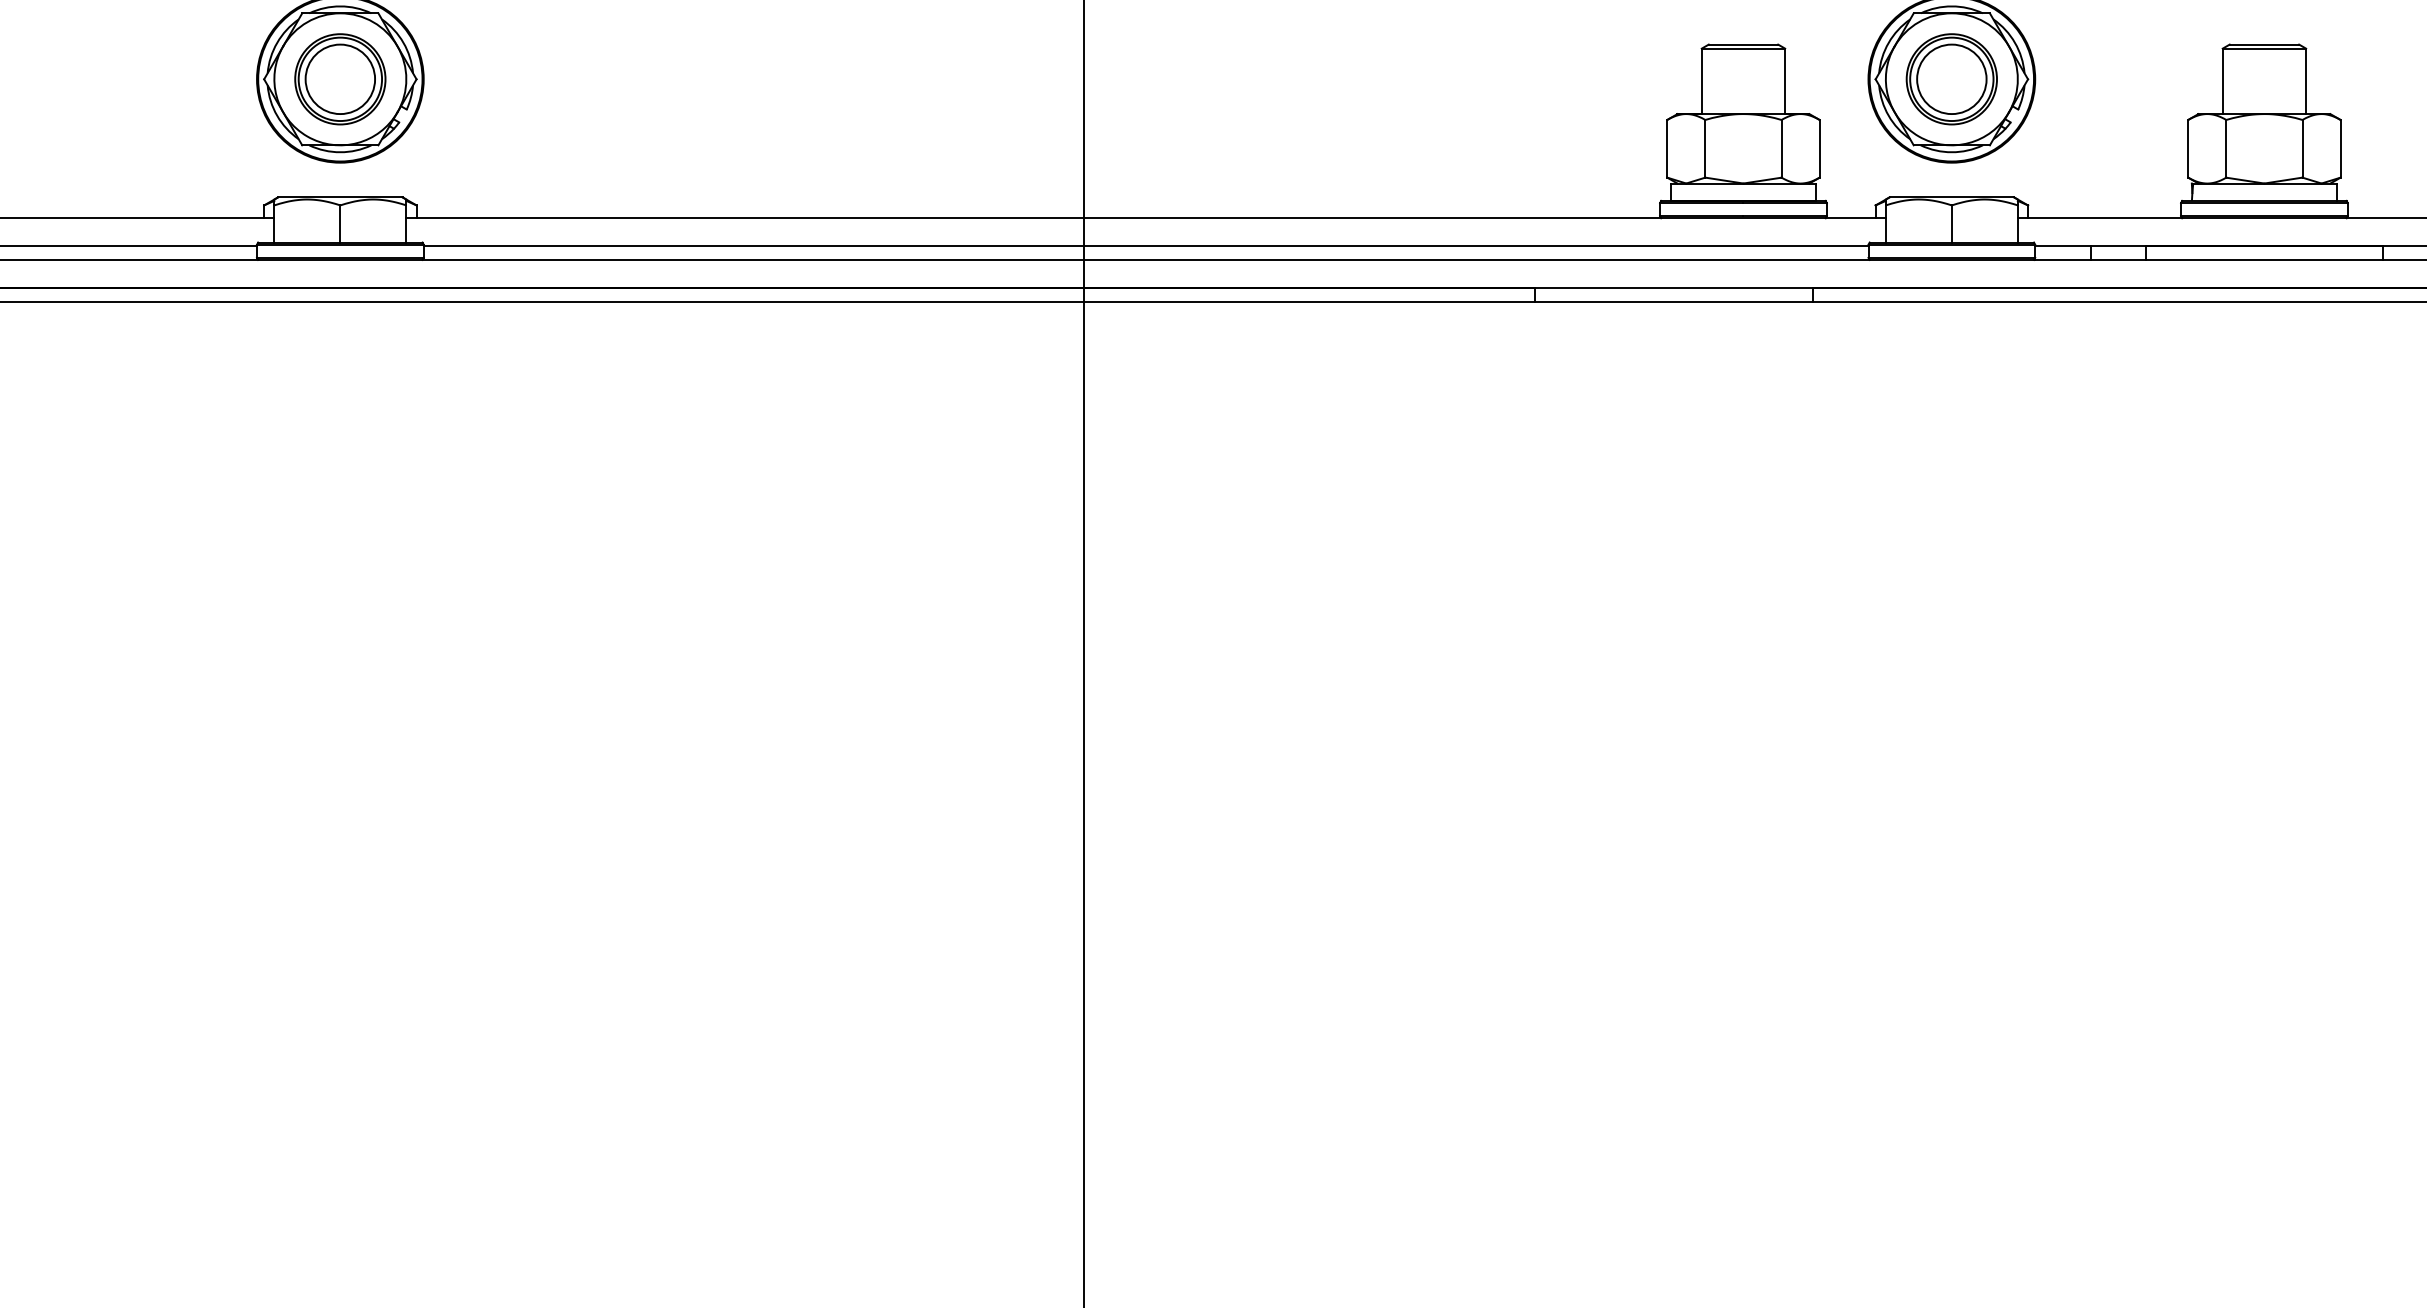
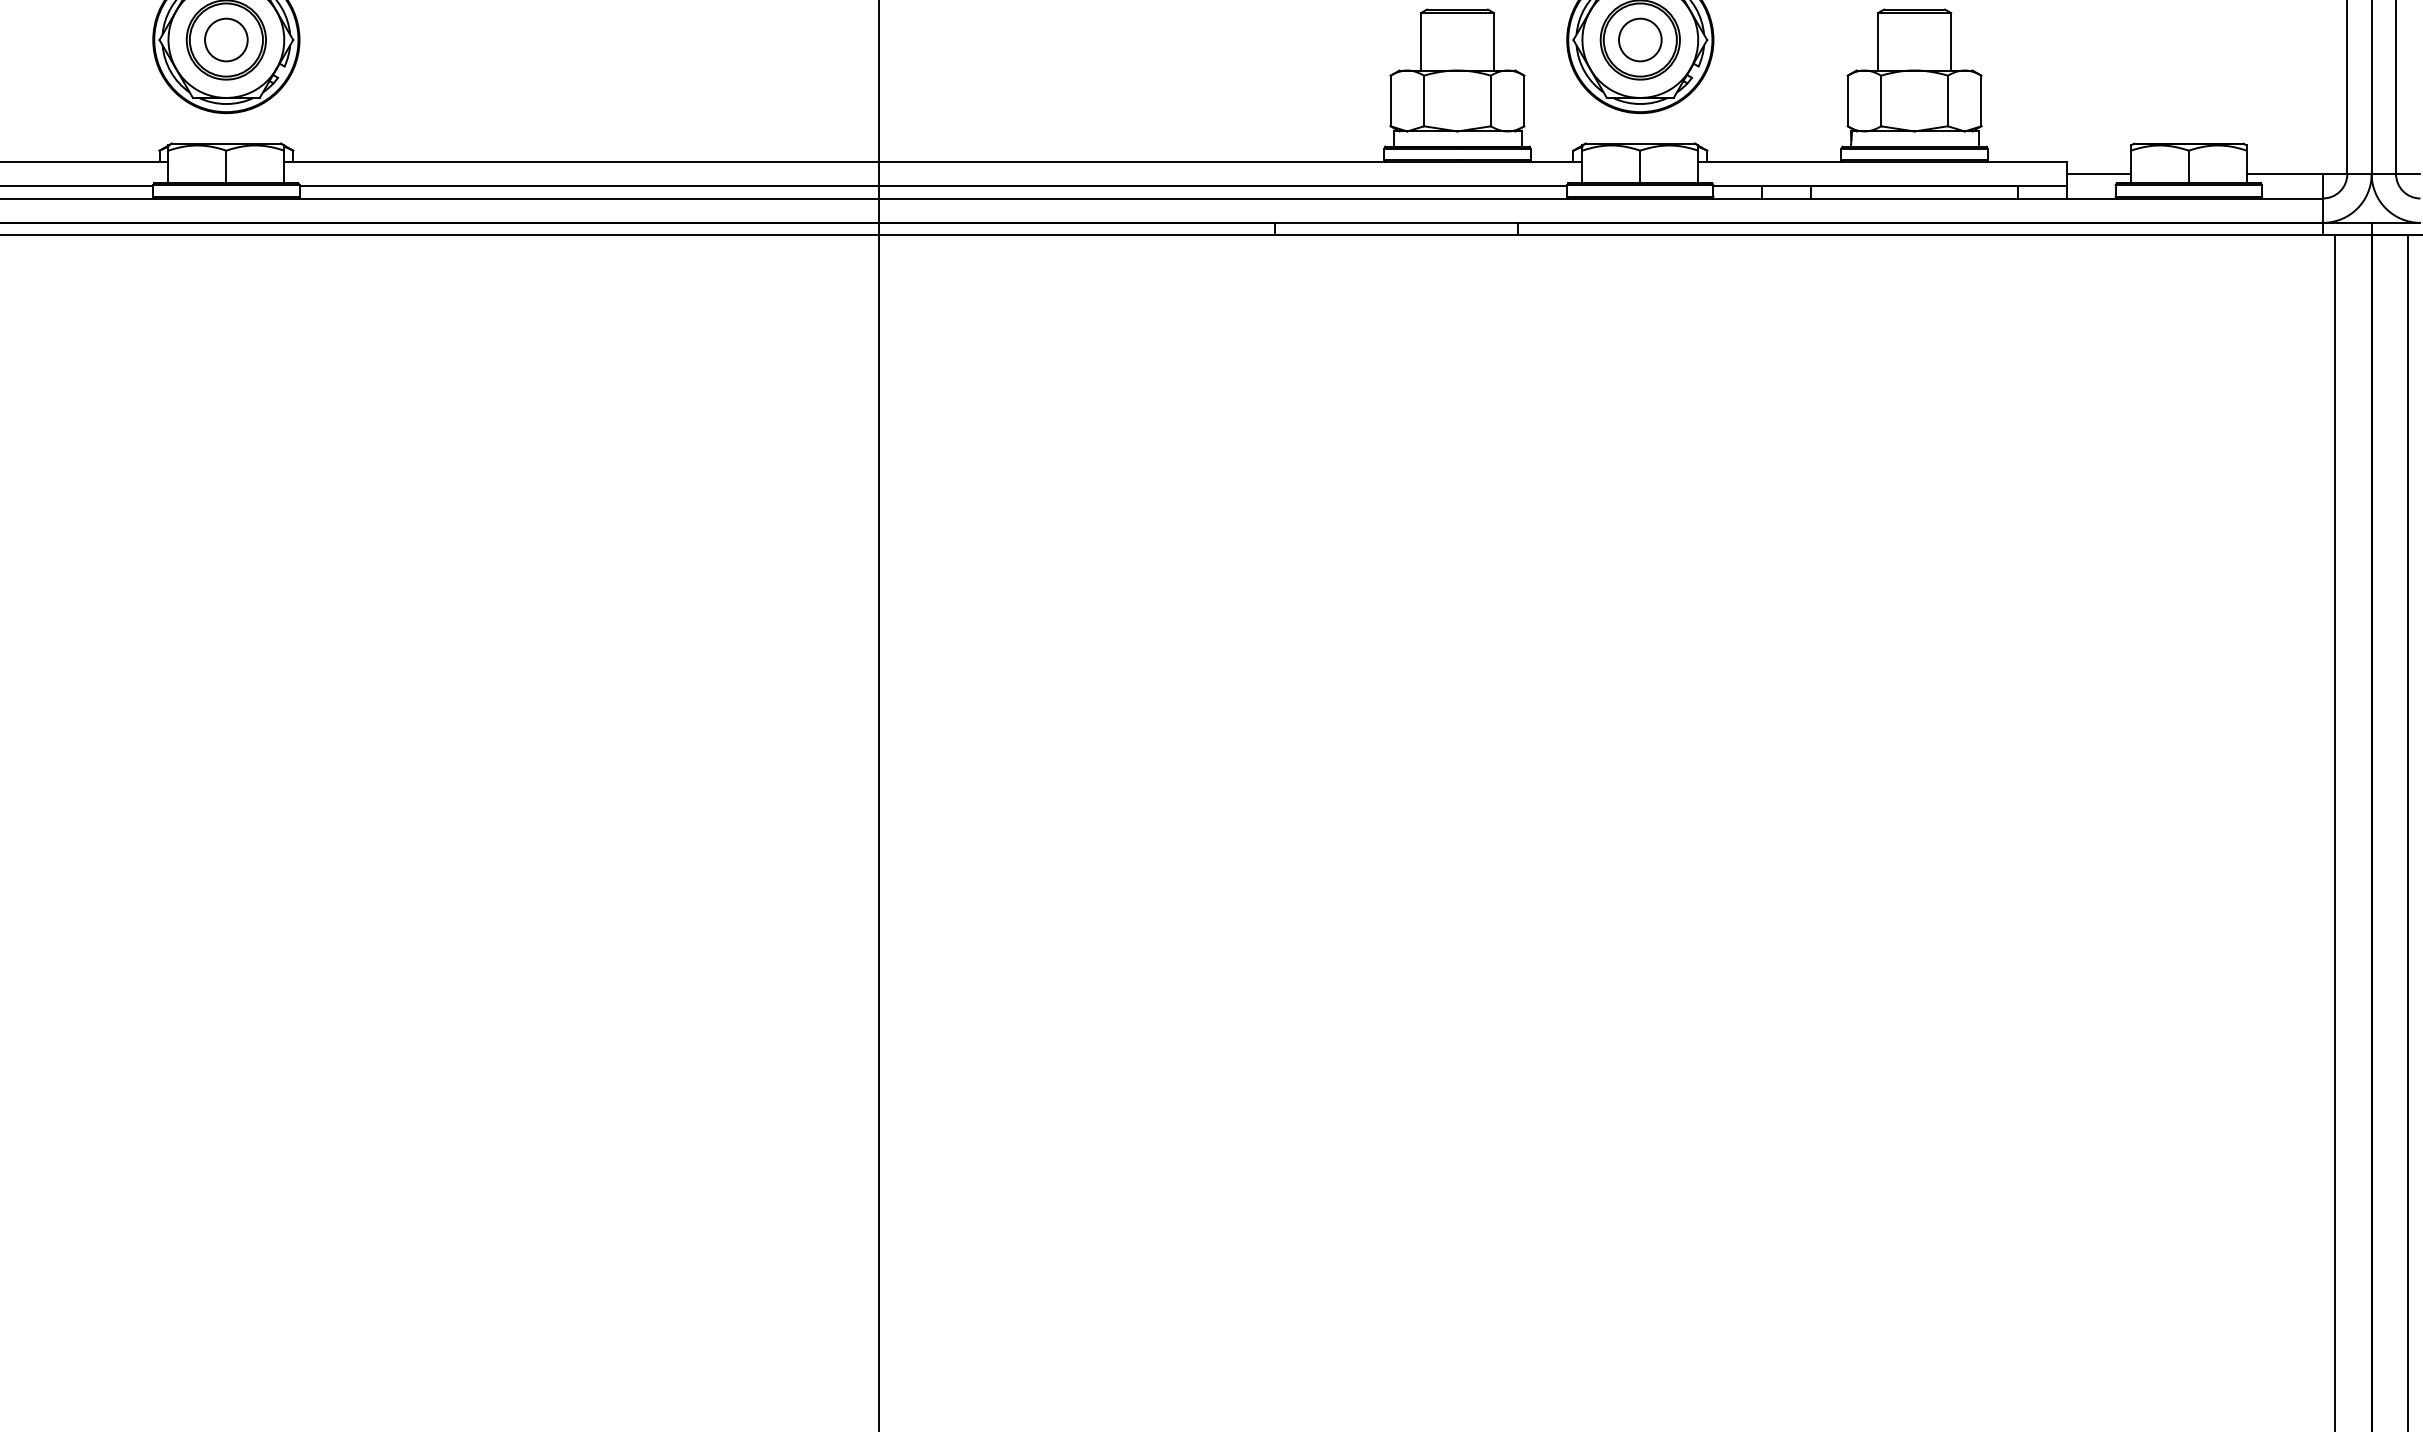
circle: (339, 78) -> (225, 39), size x0.7
circle: (1950, 78) -> (1639, 39), size x0.7

